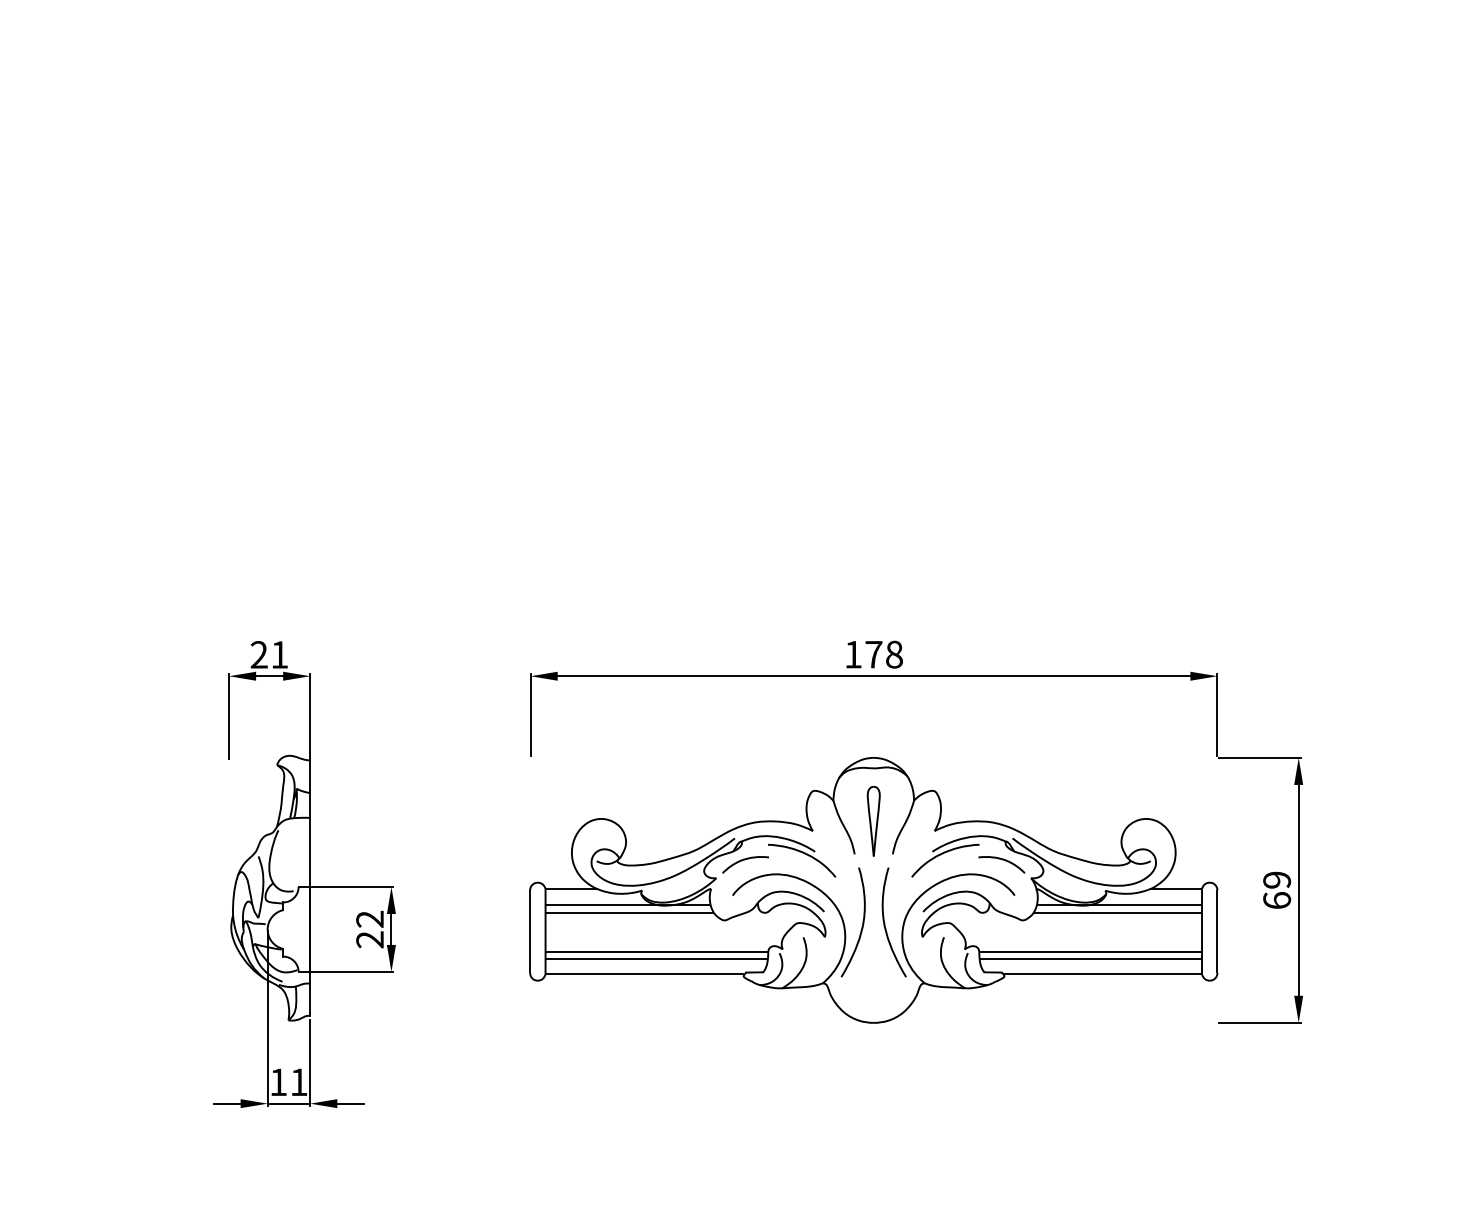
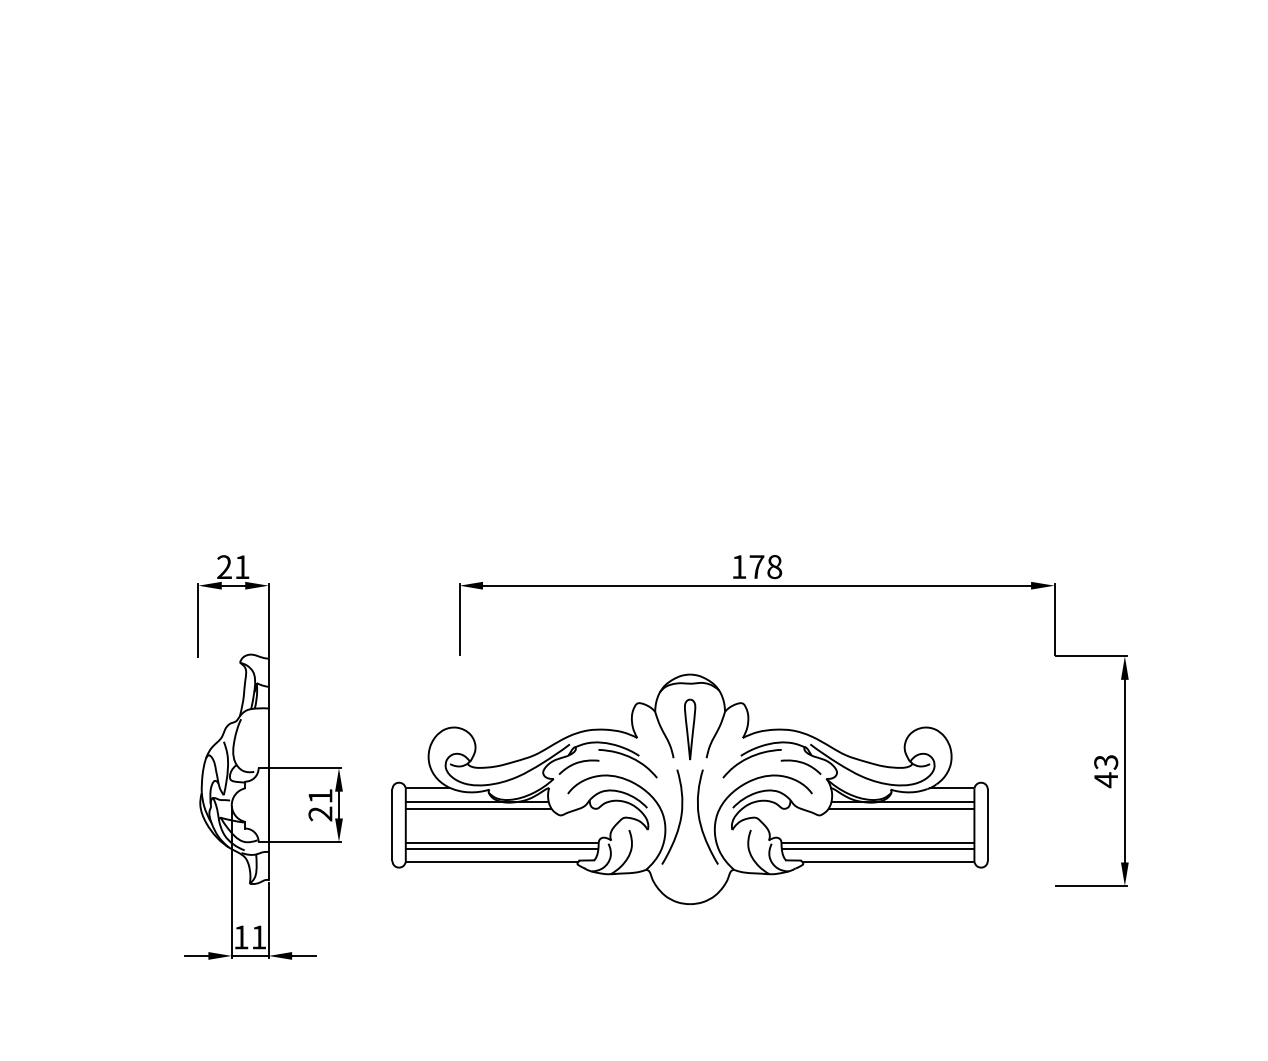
part: (873, 890) -> (689, 789), moved
text: (1277, 890) -> (1106, 771), 69 -> 43
text: (369, 918) -> (320, 795), 22 -> 21

